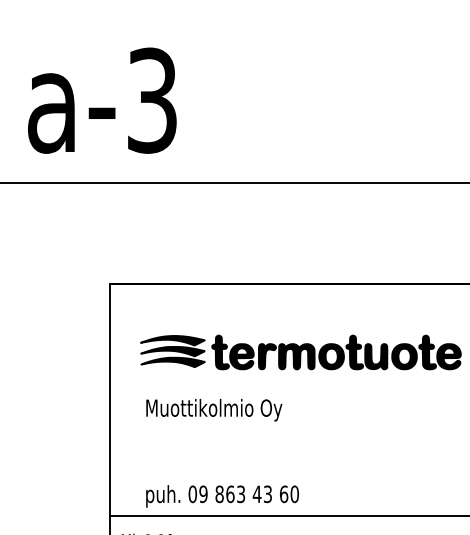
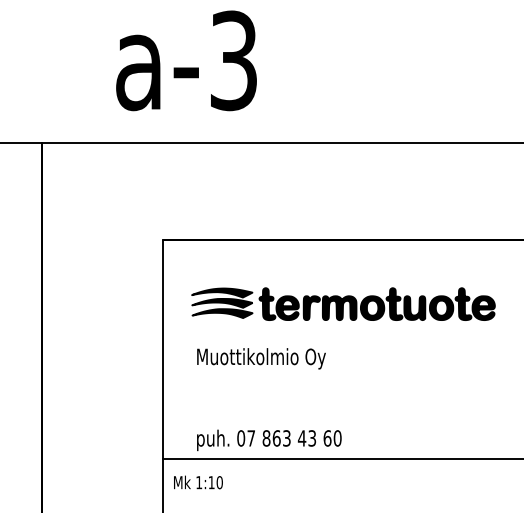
text: (102, 100) -> (186, 60), moved
text: (203, 494) -> (251, 438), 09 -> 07

